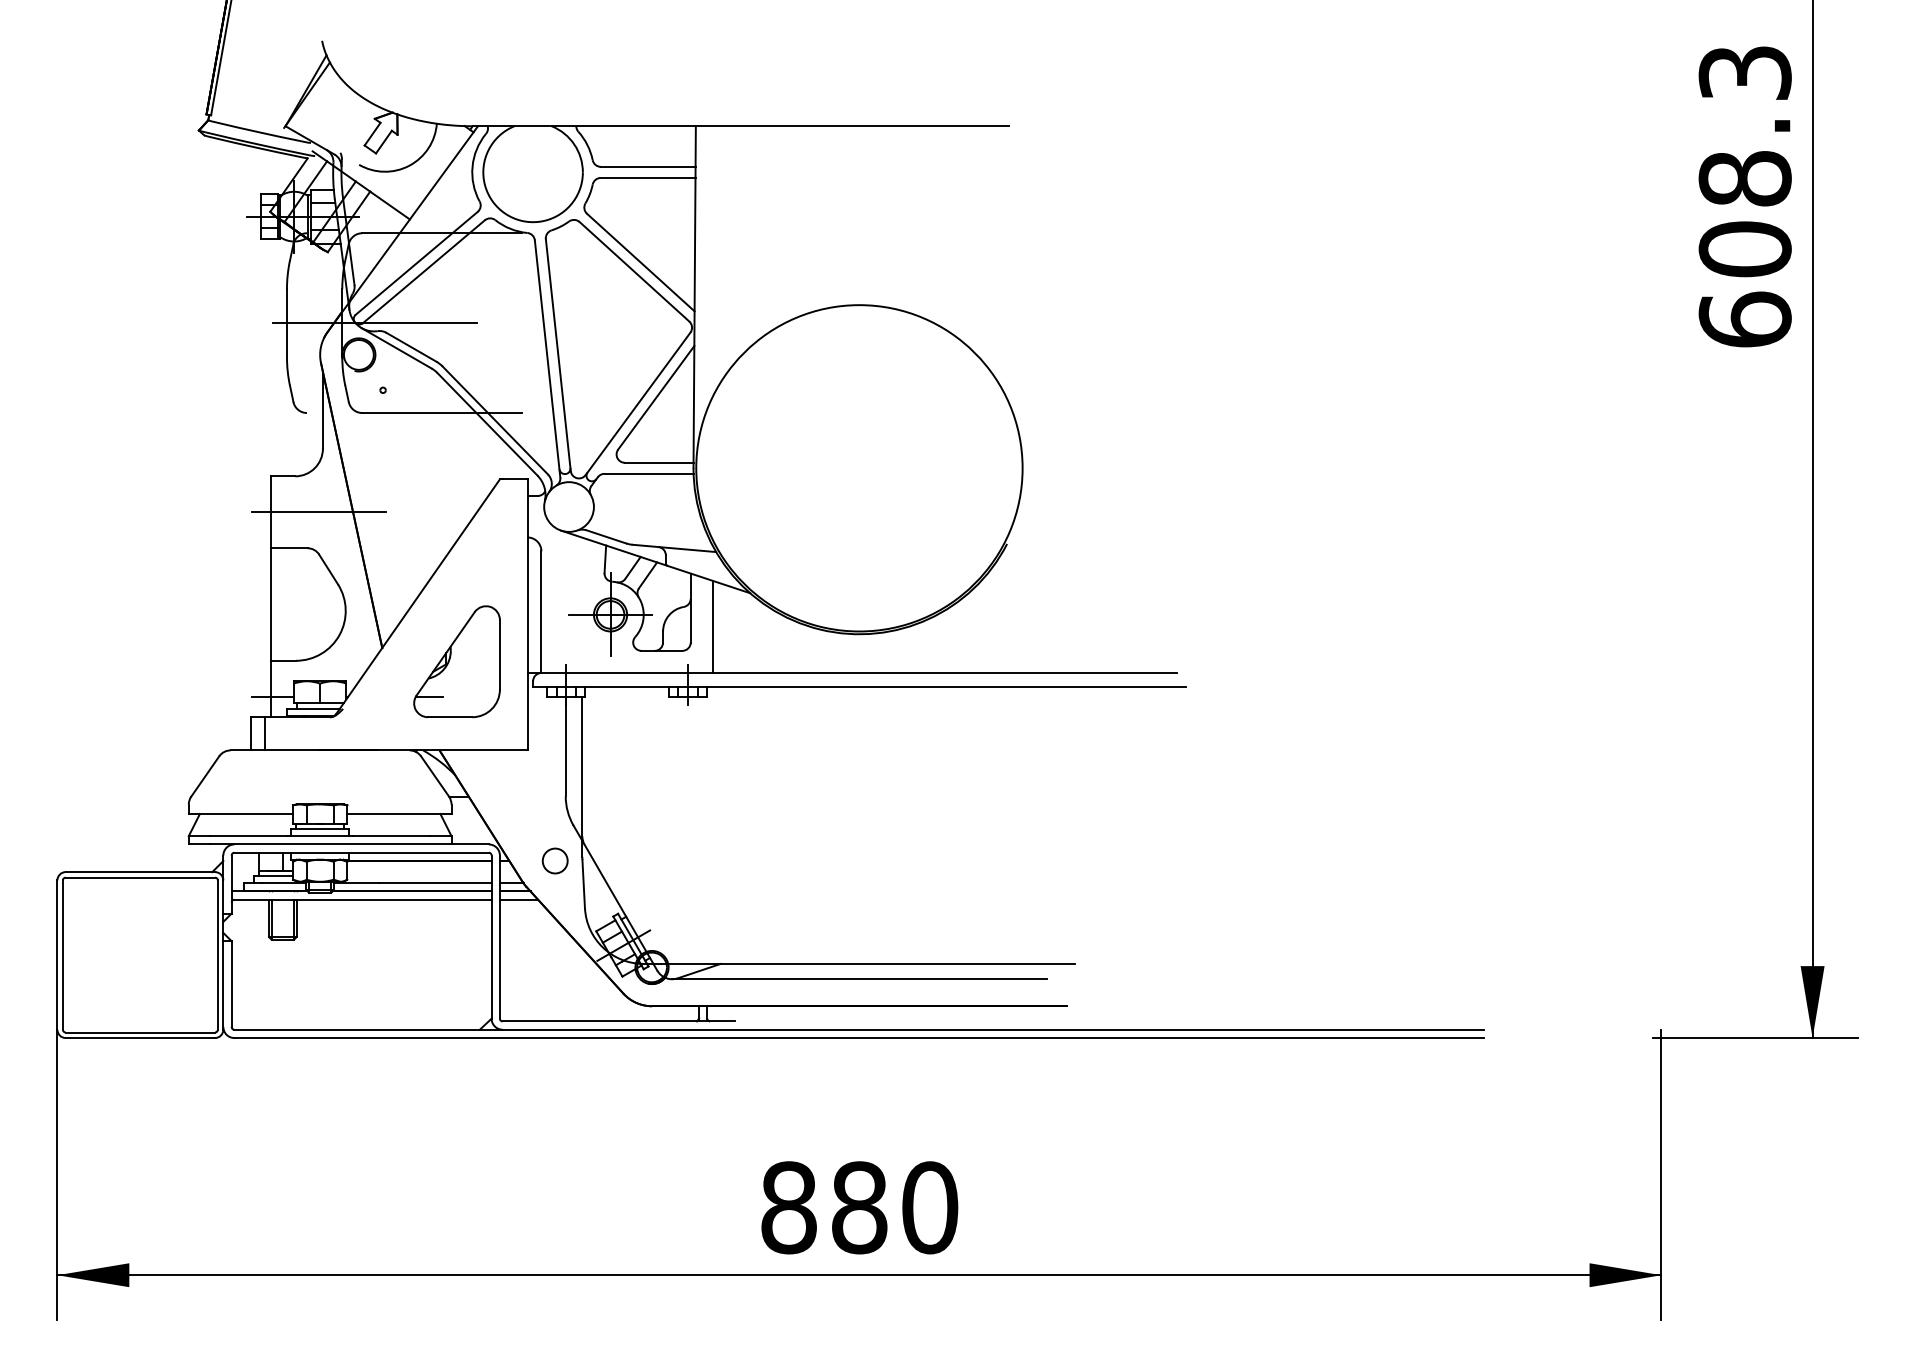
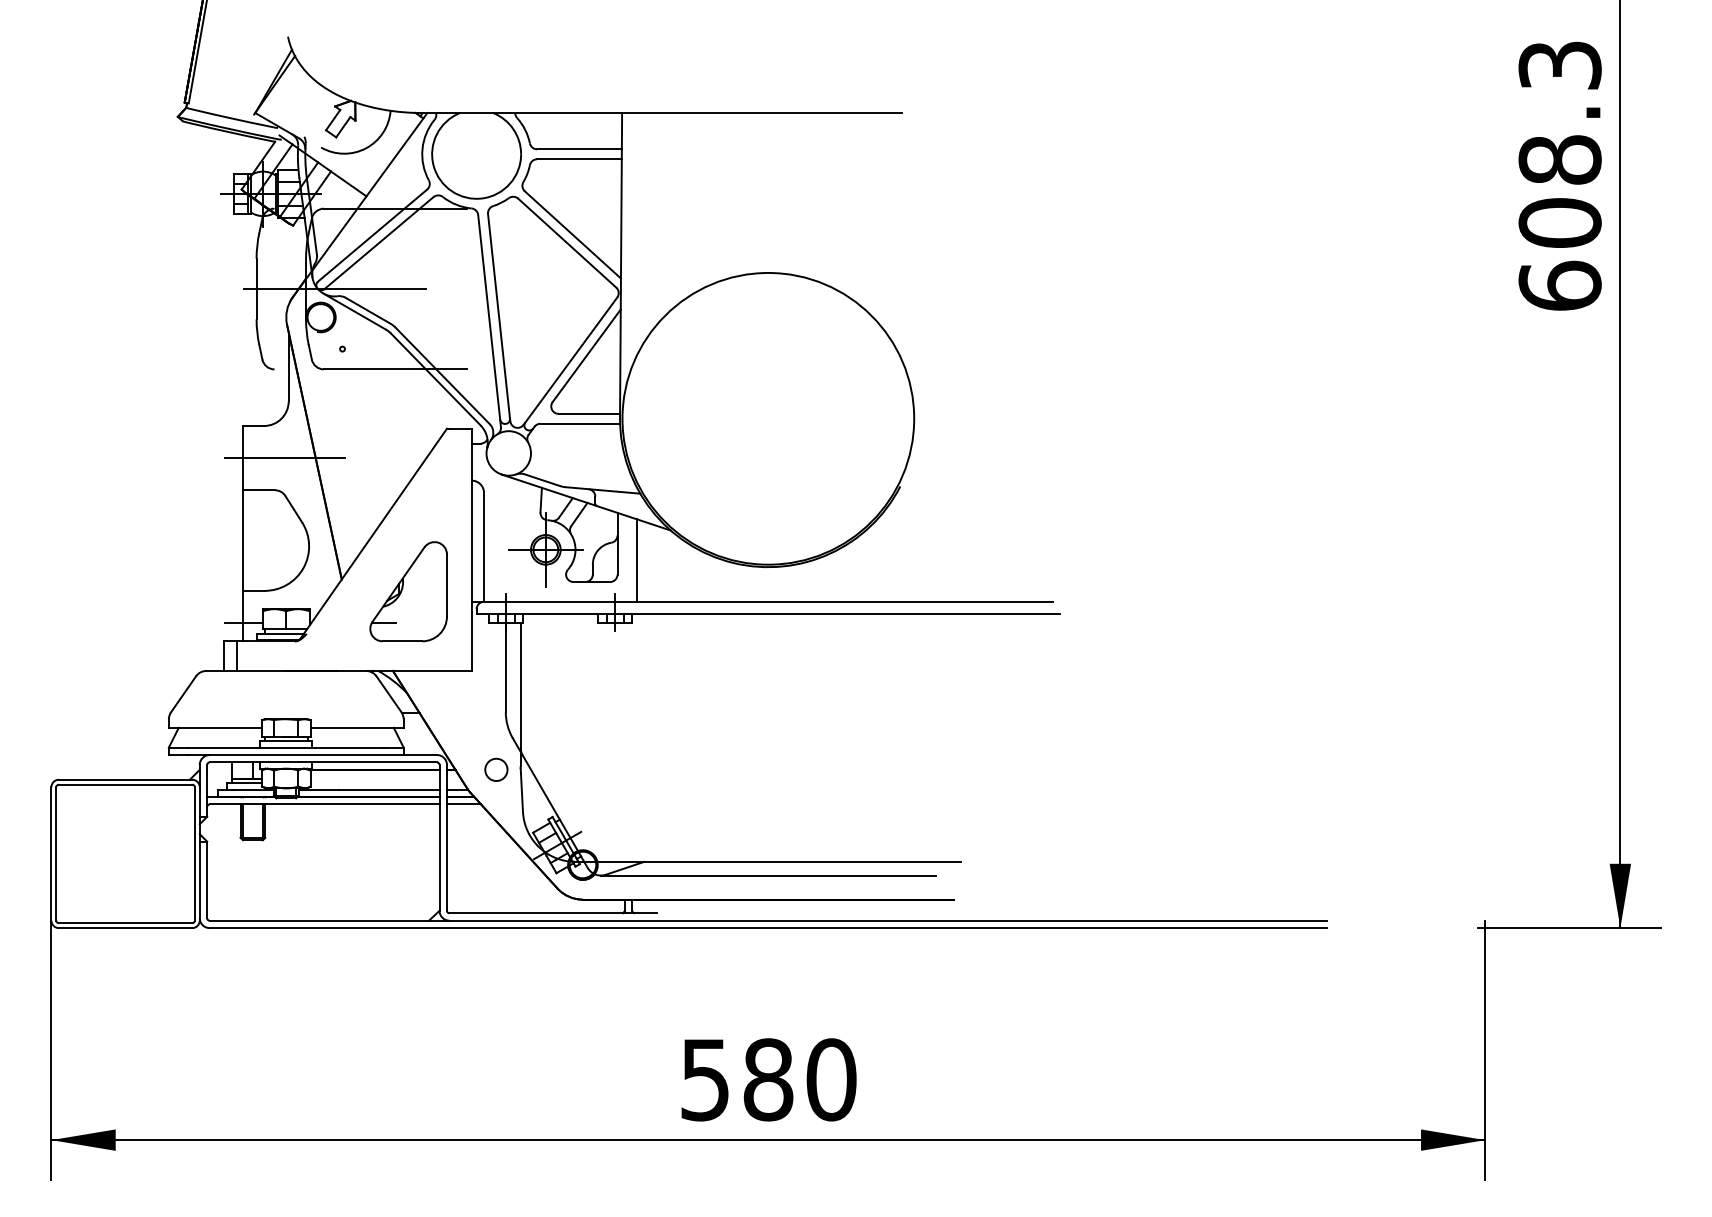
text: (788, 1207) -> (704, 1079), 880 -> 580

